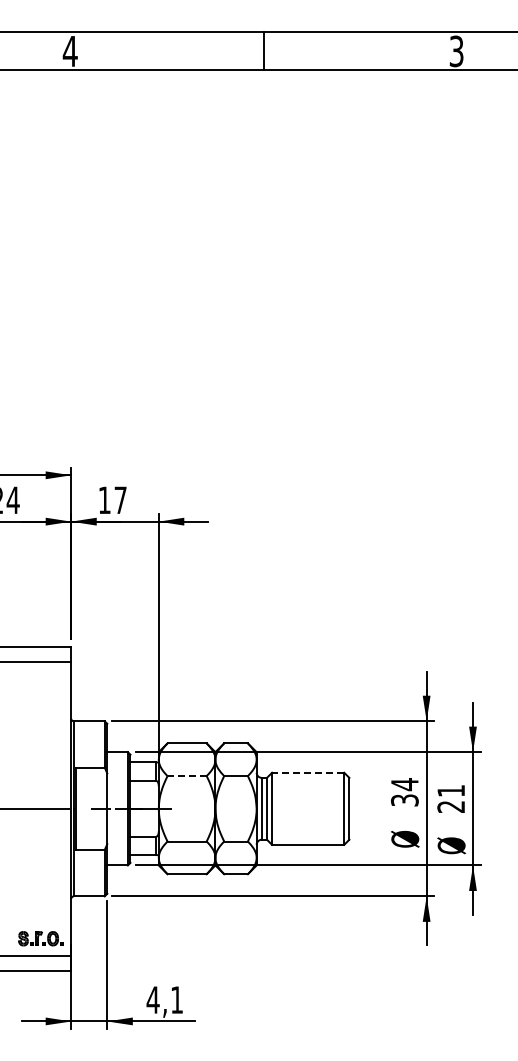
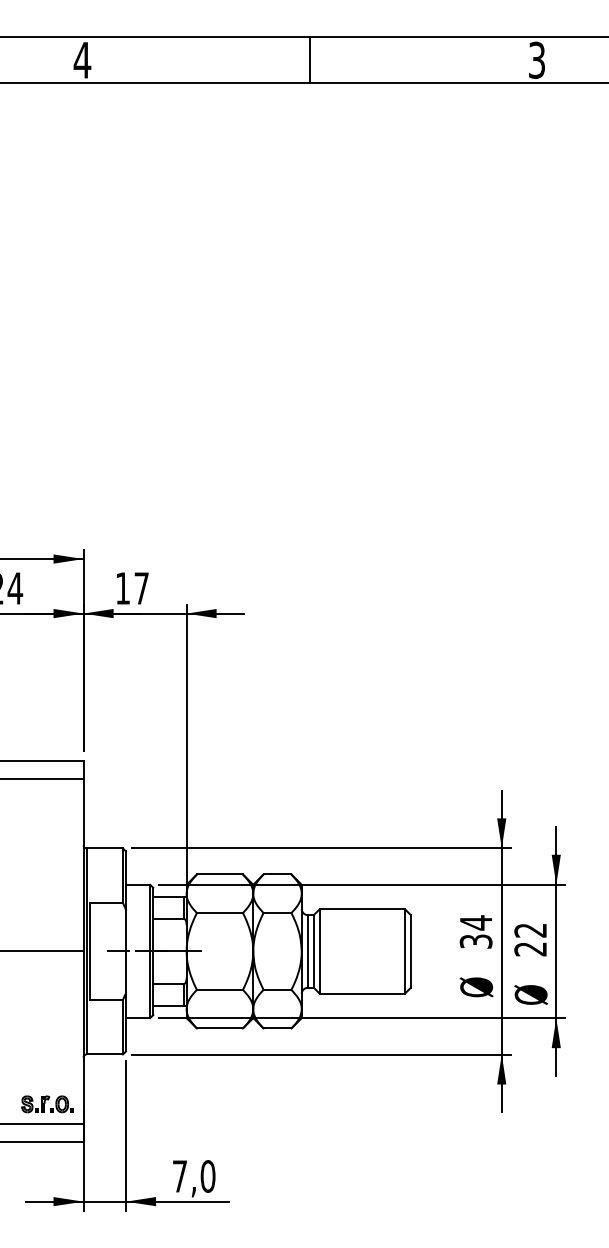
line: (307, 772) -> (361, 908), dashed -> solid
line: (187, 776) -> (220, 913), dashed -> solid
text: (450, 791) -> (529, 931), 21 -> 22
text: (164, 999) -> (193, 1175), 4,1 -> 7,0

